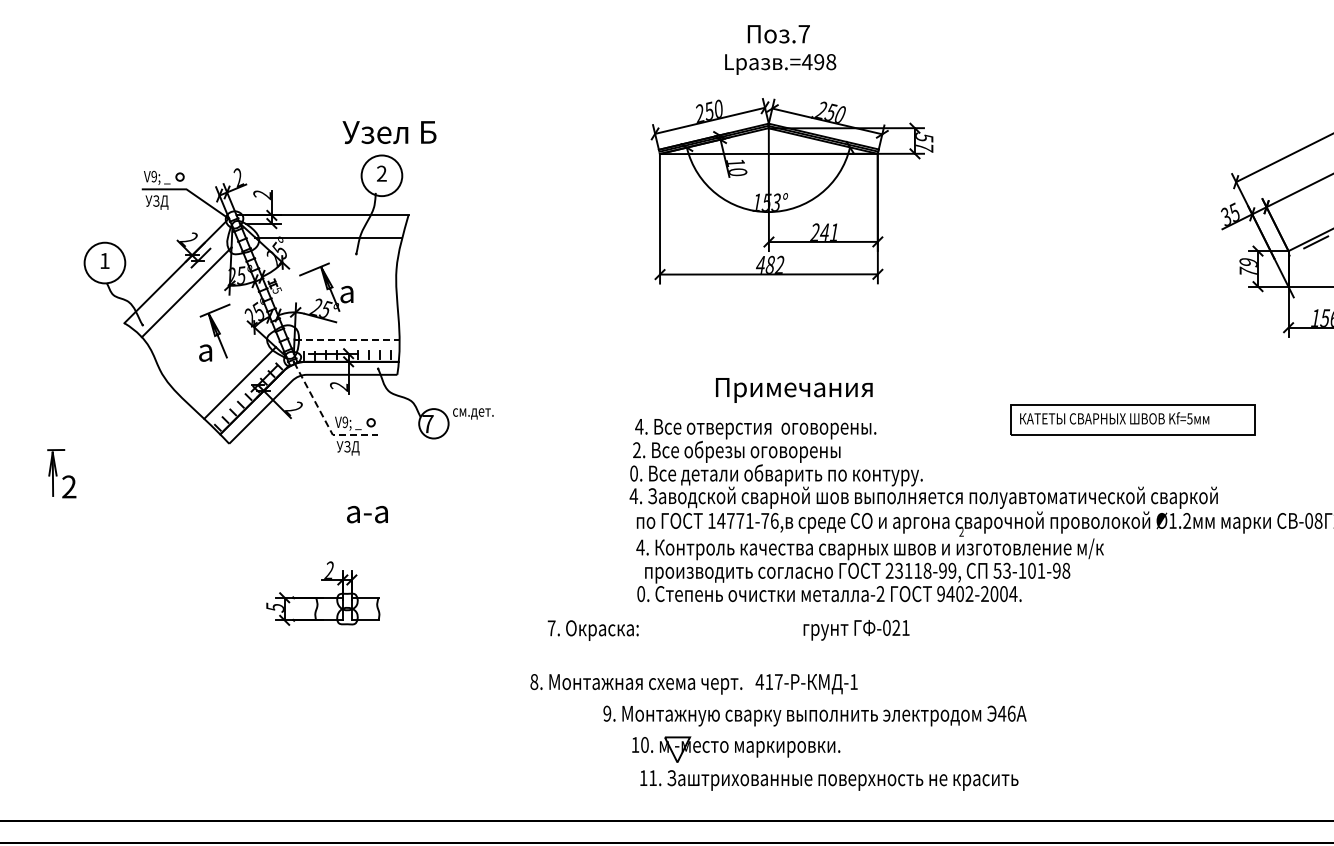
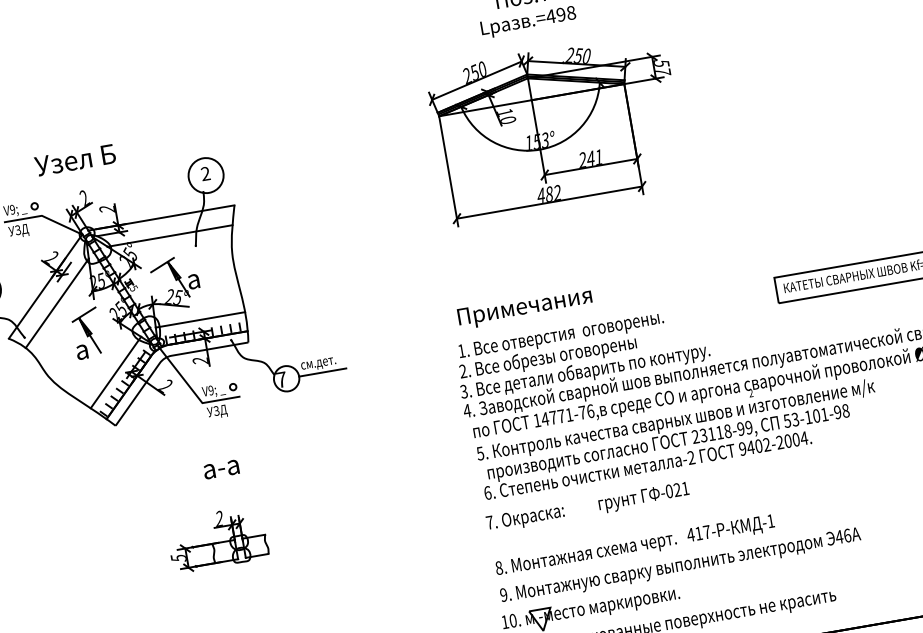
text: (389, 132) -> (75, 160), moved
line: (347, 339) -> (200, 319), dashed -> solid
text: (794, 390) -> (525, 308), moved
line: (324, 419) -> (193, 391), dashed -> solid
line: (476, 423) -> (322, 372), added
text: (639, 426) -> (461, 350), 4. -> 1.
text: (633, 473) -> (463, 391), 0. -> 3.
text: (367, 514) -> (221, 469), moved
text: (640, 547) -> (480, 453), 4. -> 5.
text: (641, 593) -> (488, 492), 0. -> 6.
text: (592, 630) -> (524, 518), moved
text: (856, 630) -> (643, 497), moved
text: (693, 684) -> (634, 546), moved
text: (814, 715) -> (680, 566), moved

